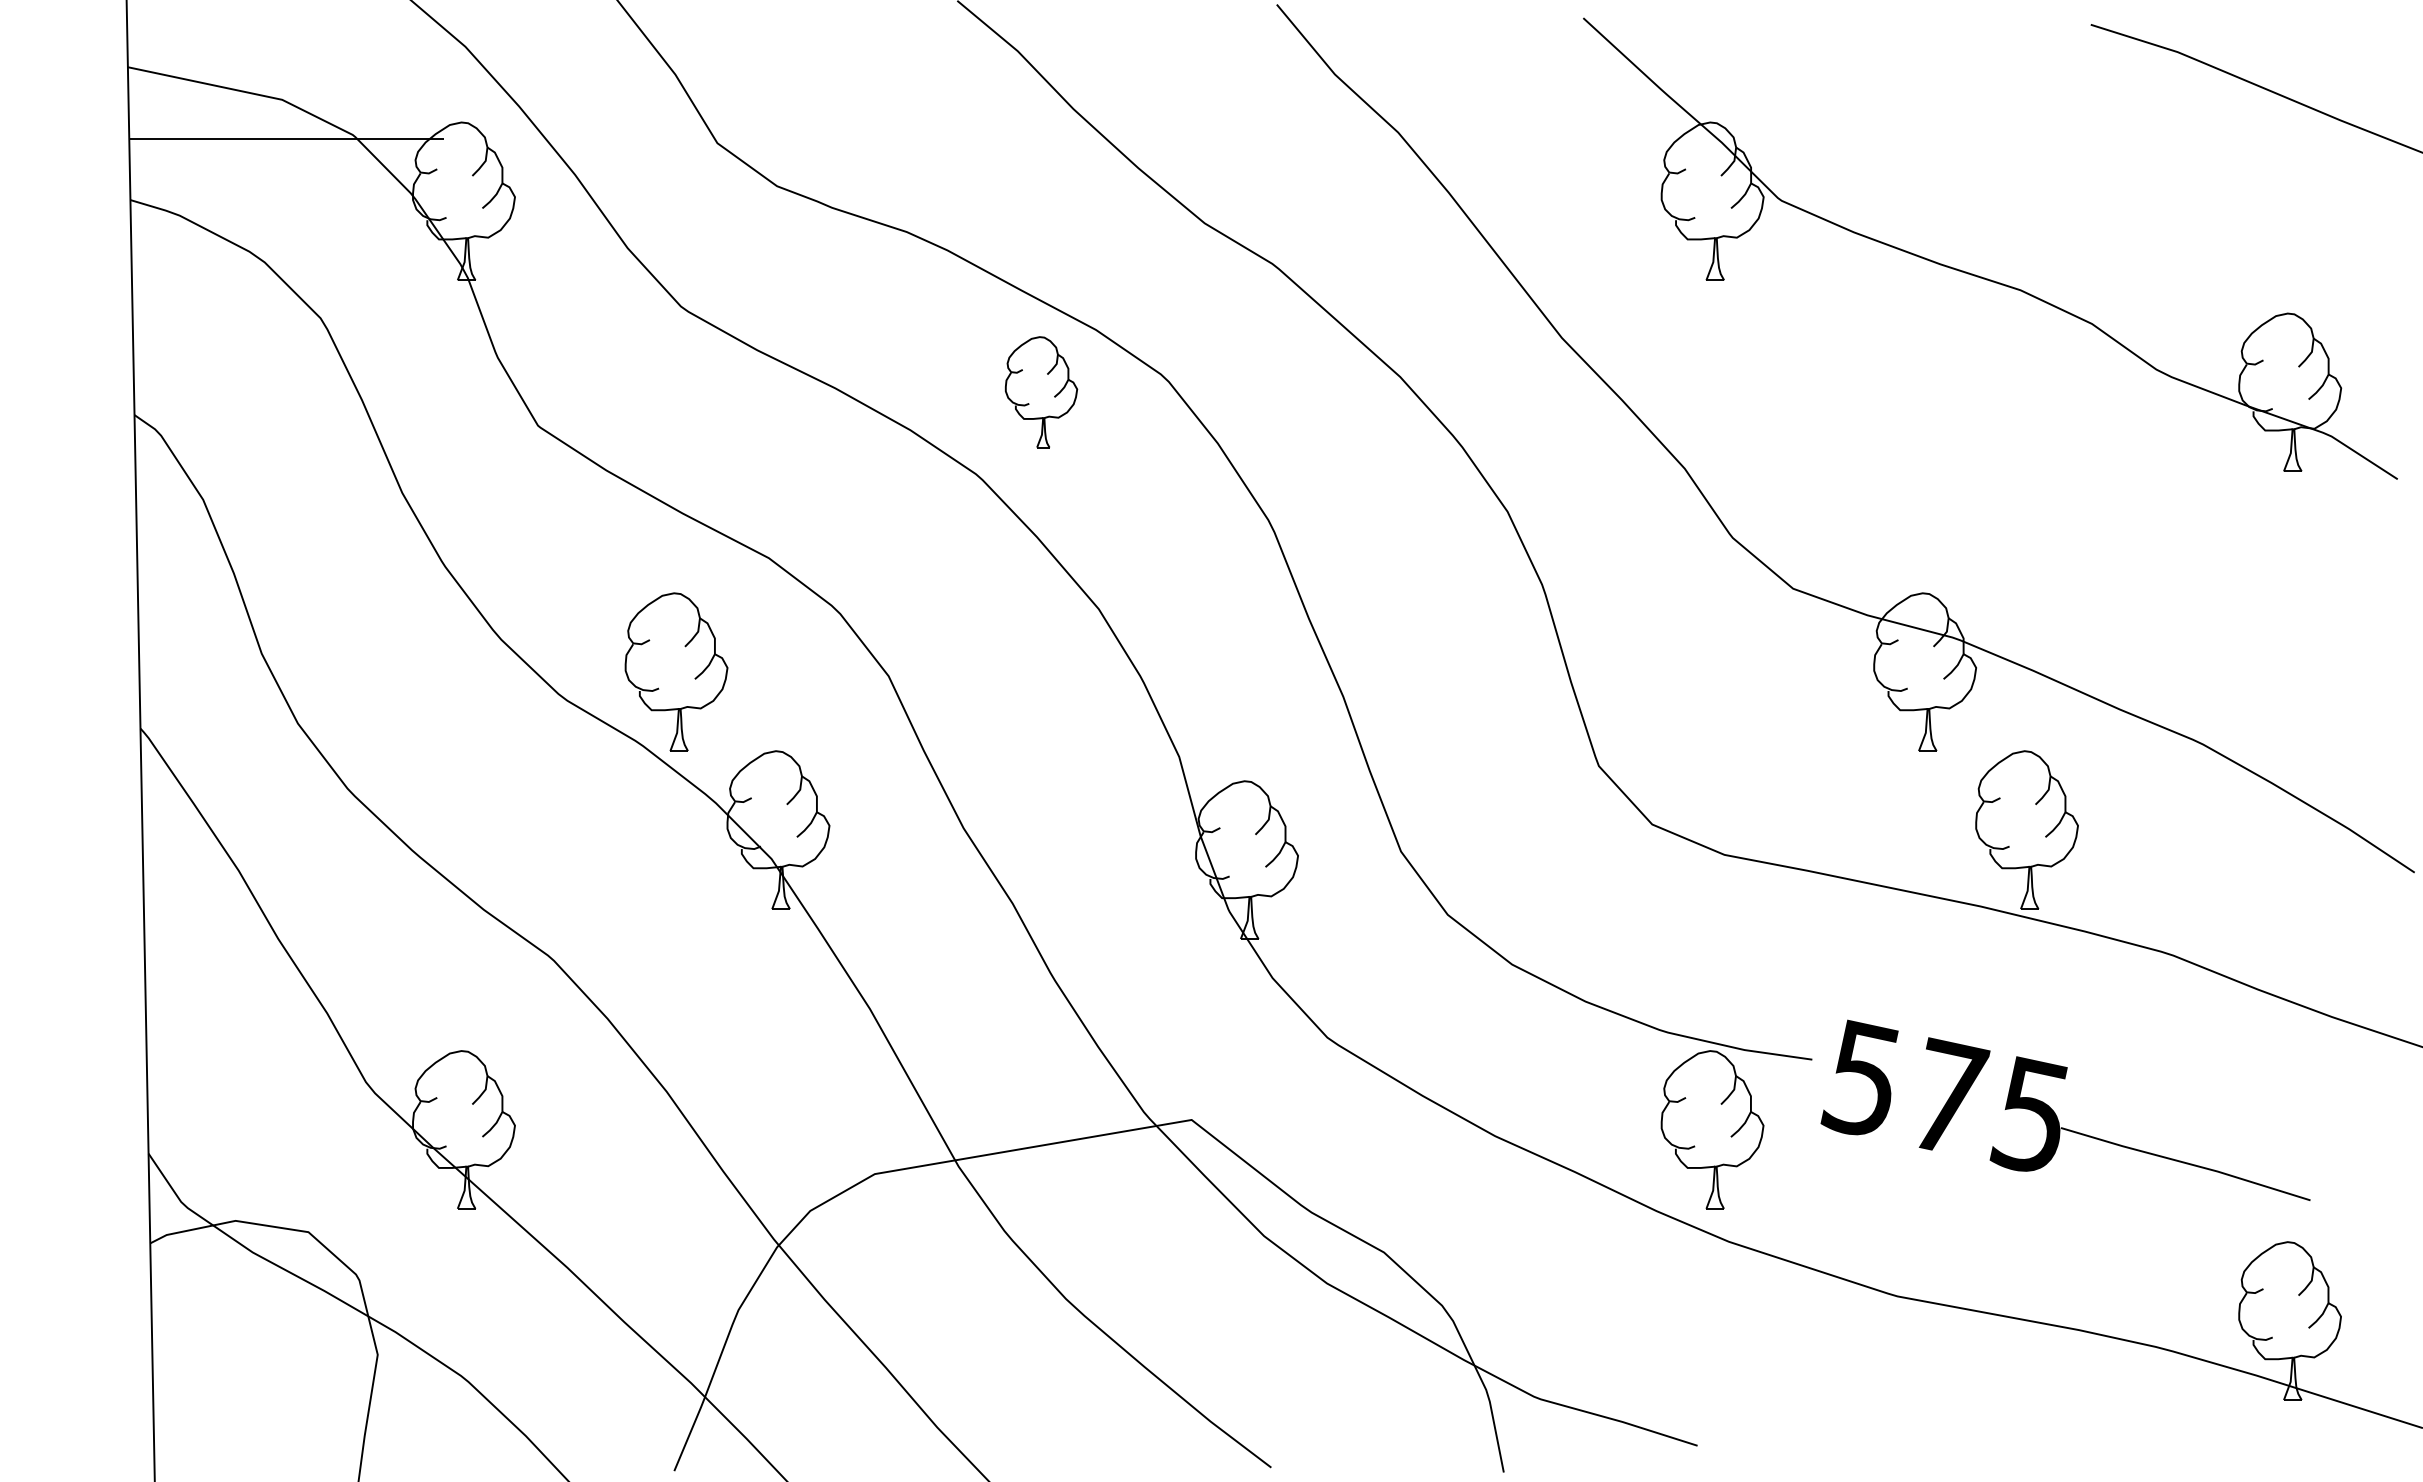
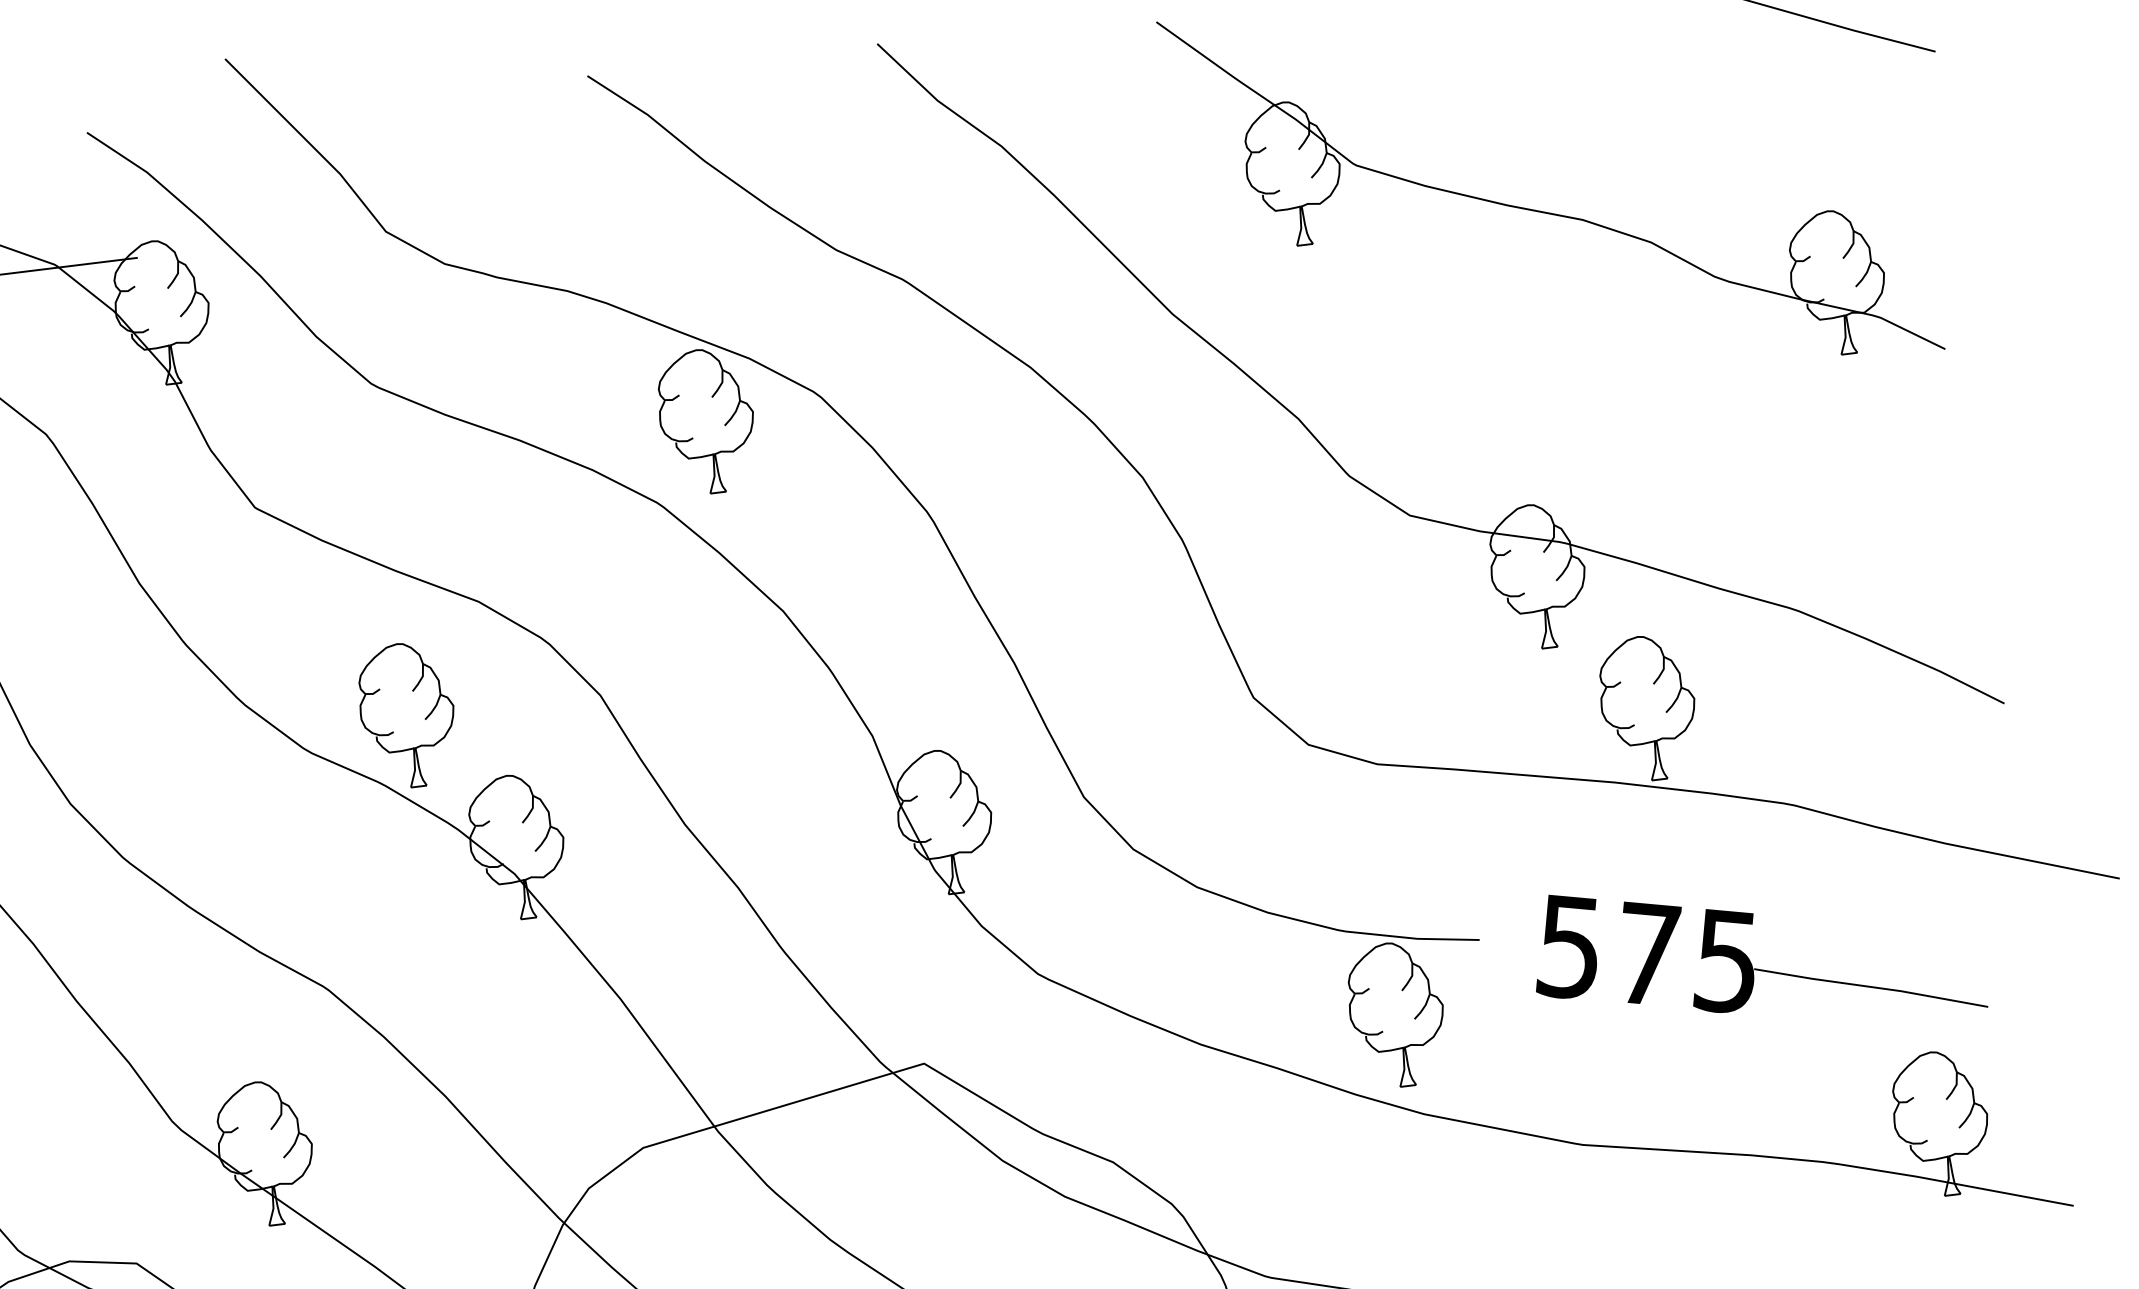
part: (1041, 391) -> (707, 420), size x1.43
part: (2056, 1114) -> (1748, 957), moved

